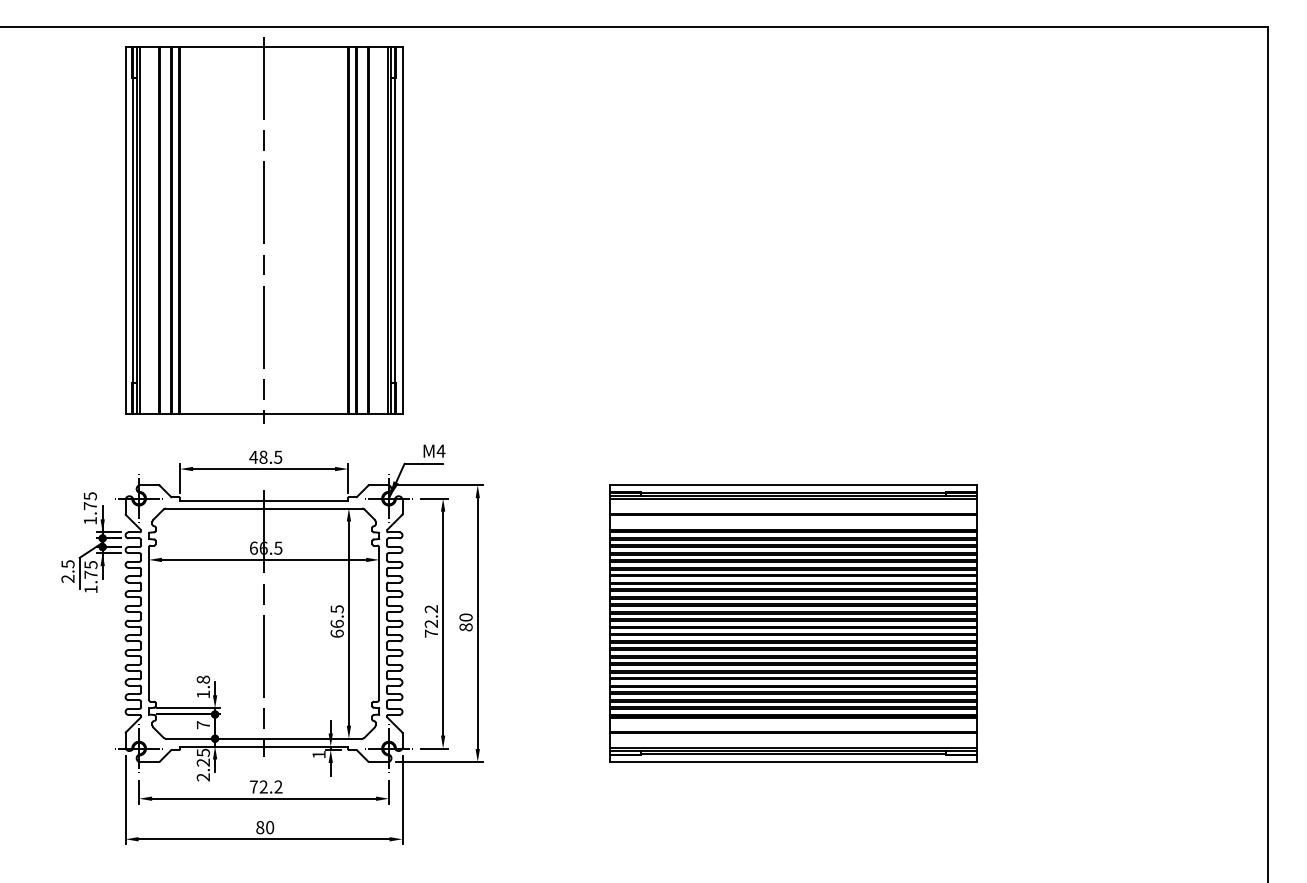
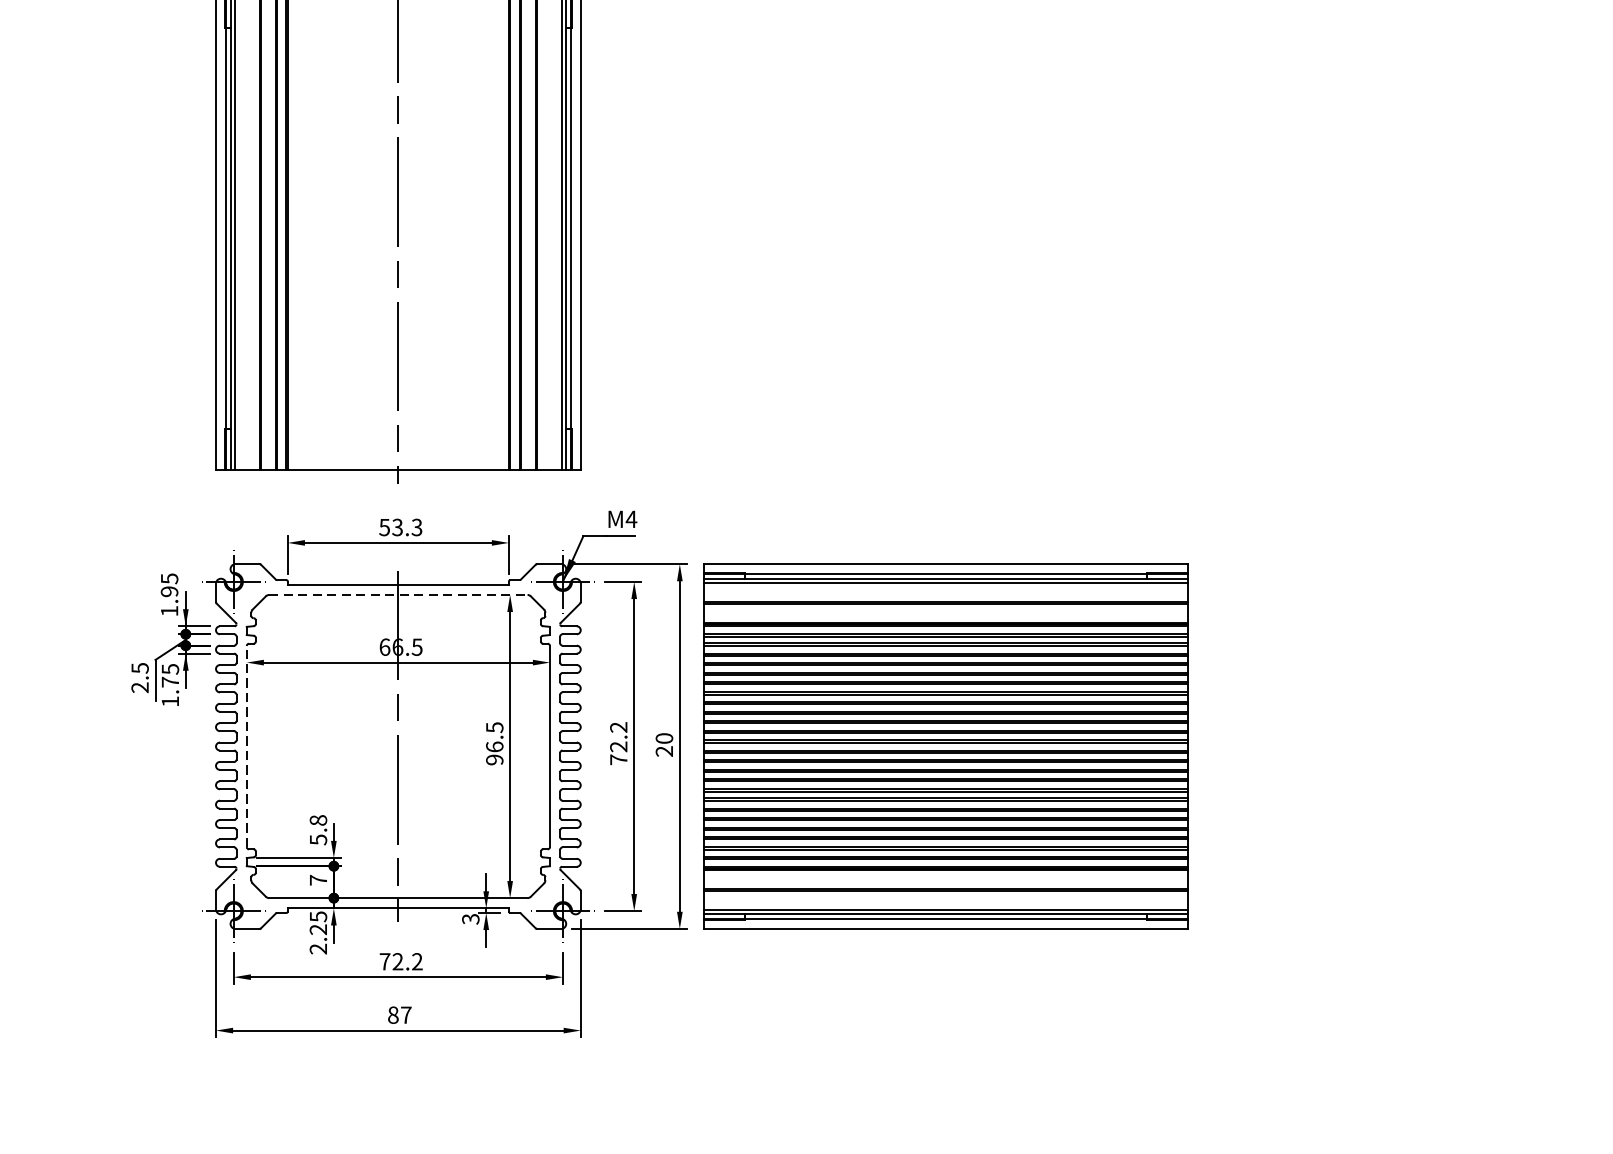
text: (265, 456) -> (400, 526), 48.5 -> 53.3
text: (89, 506) -> (168, 592), 1.75 -> 1.95
line: (264, 508) -> (398, 594), solid -> dashed
line: (148, 623) -> (246, 746), solid -> dashed
part: (793, 623) -> (945, 746), moved
text: (465, 627) -> (663, 751), 80 -> 20
text: (336, 633) -> (493, 759), 66.5 -> 96.5
text: (203, 694) -> (318, 839), 1.8 -> 5.8
text: (318, 754) -> (470, 918), 1 -> 3
text: (270, 827) -> (406, 1015), 80 -> 87

